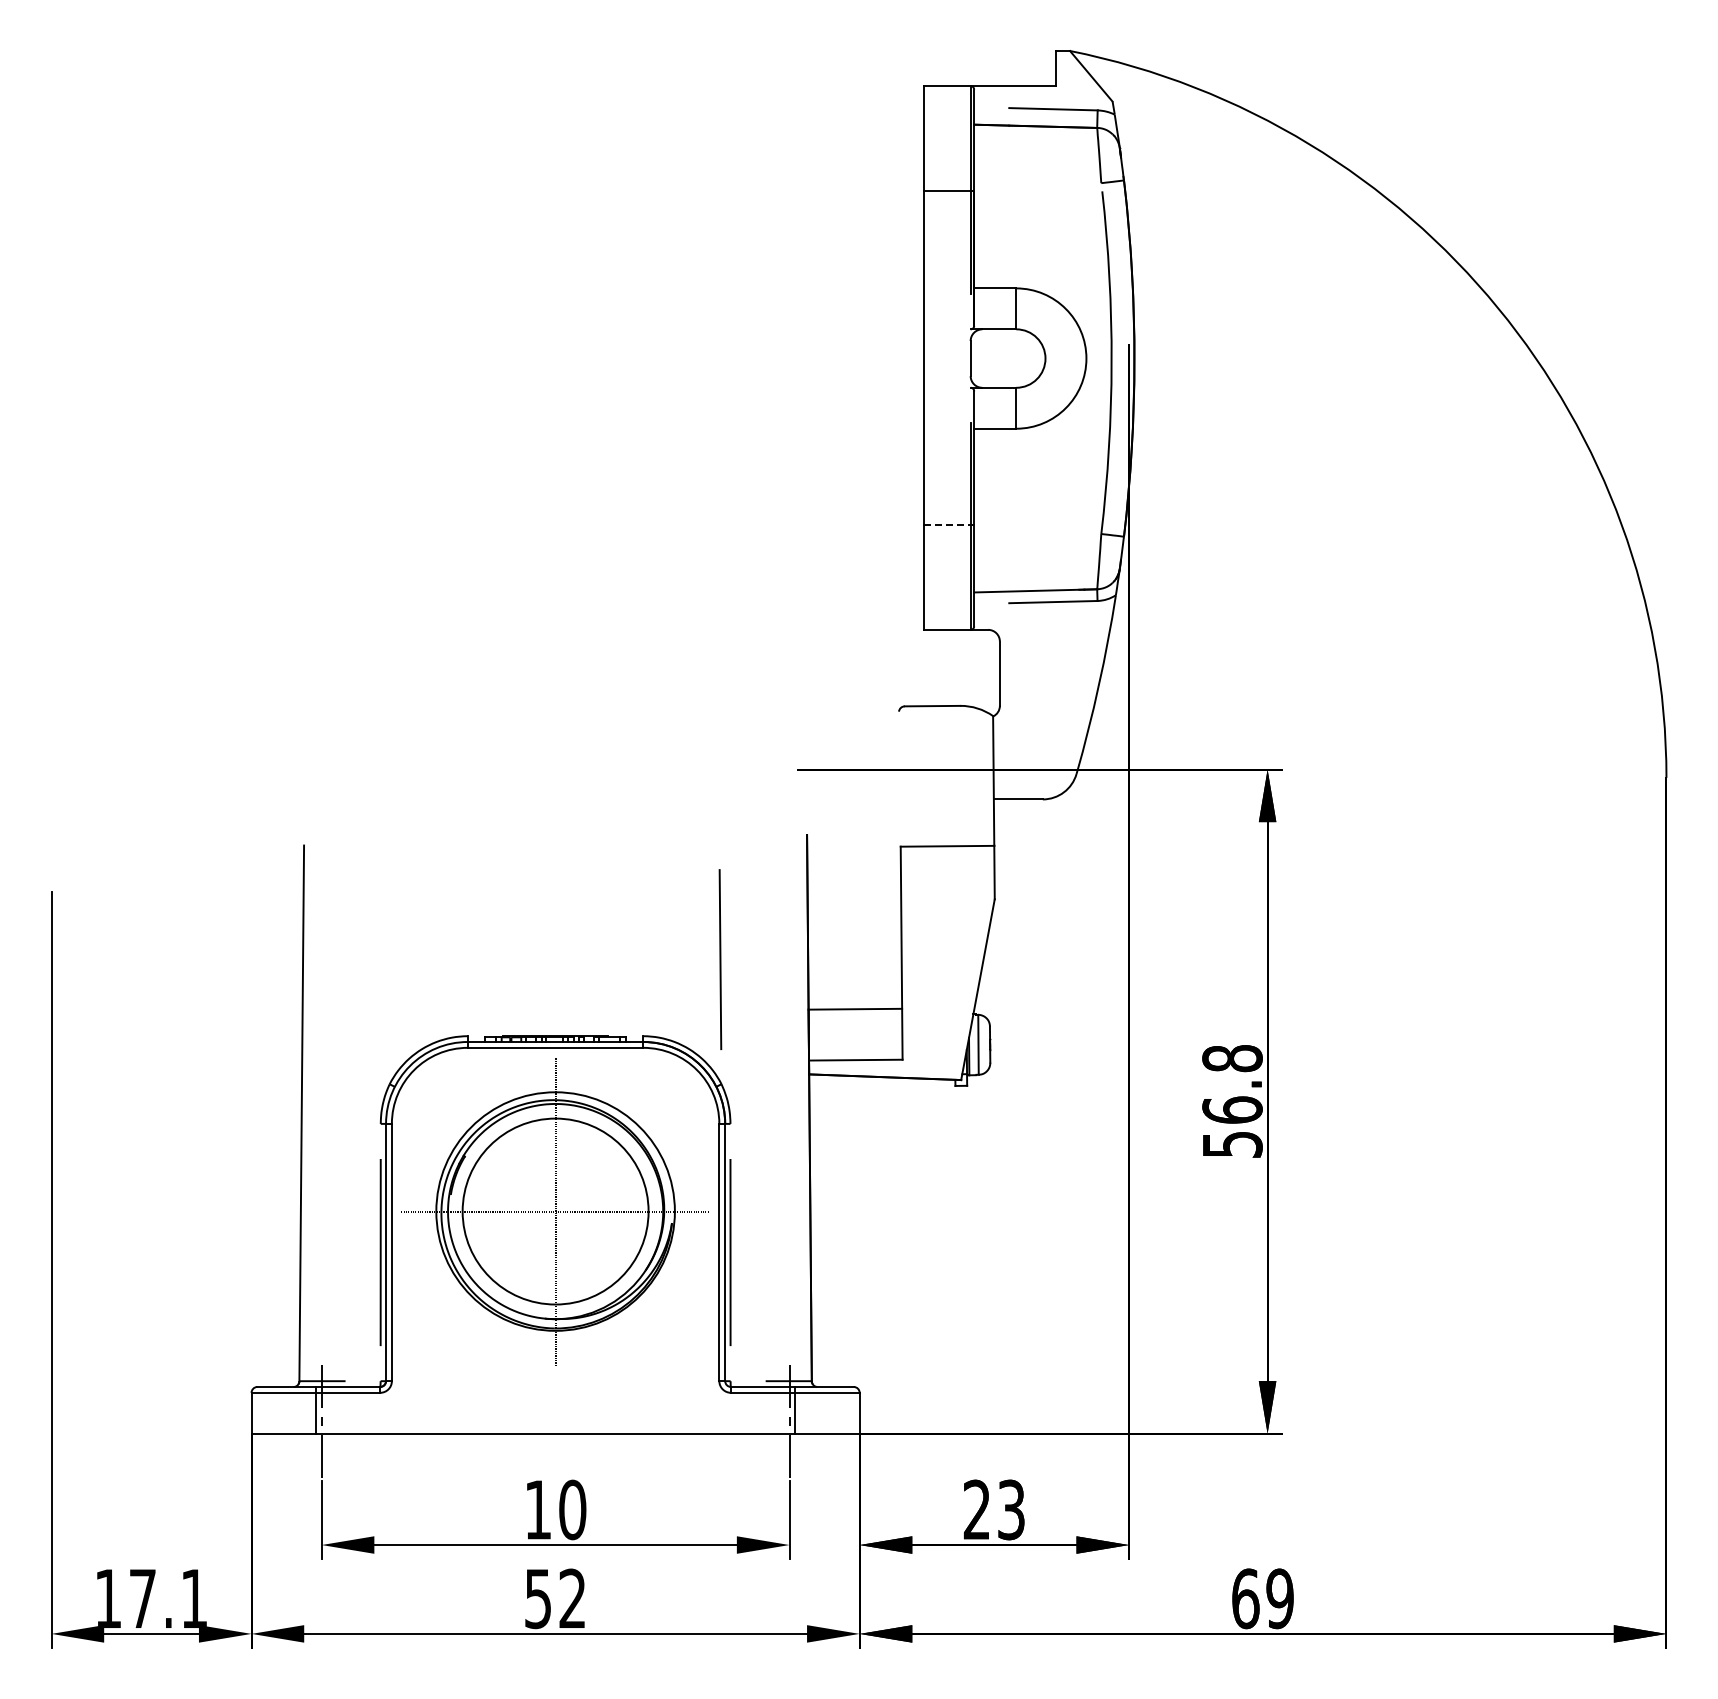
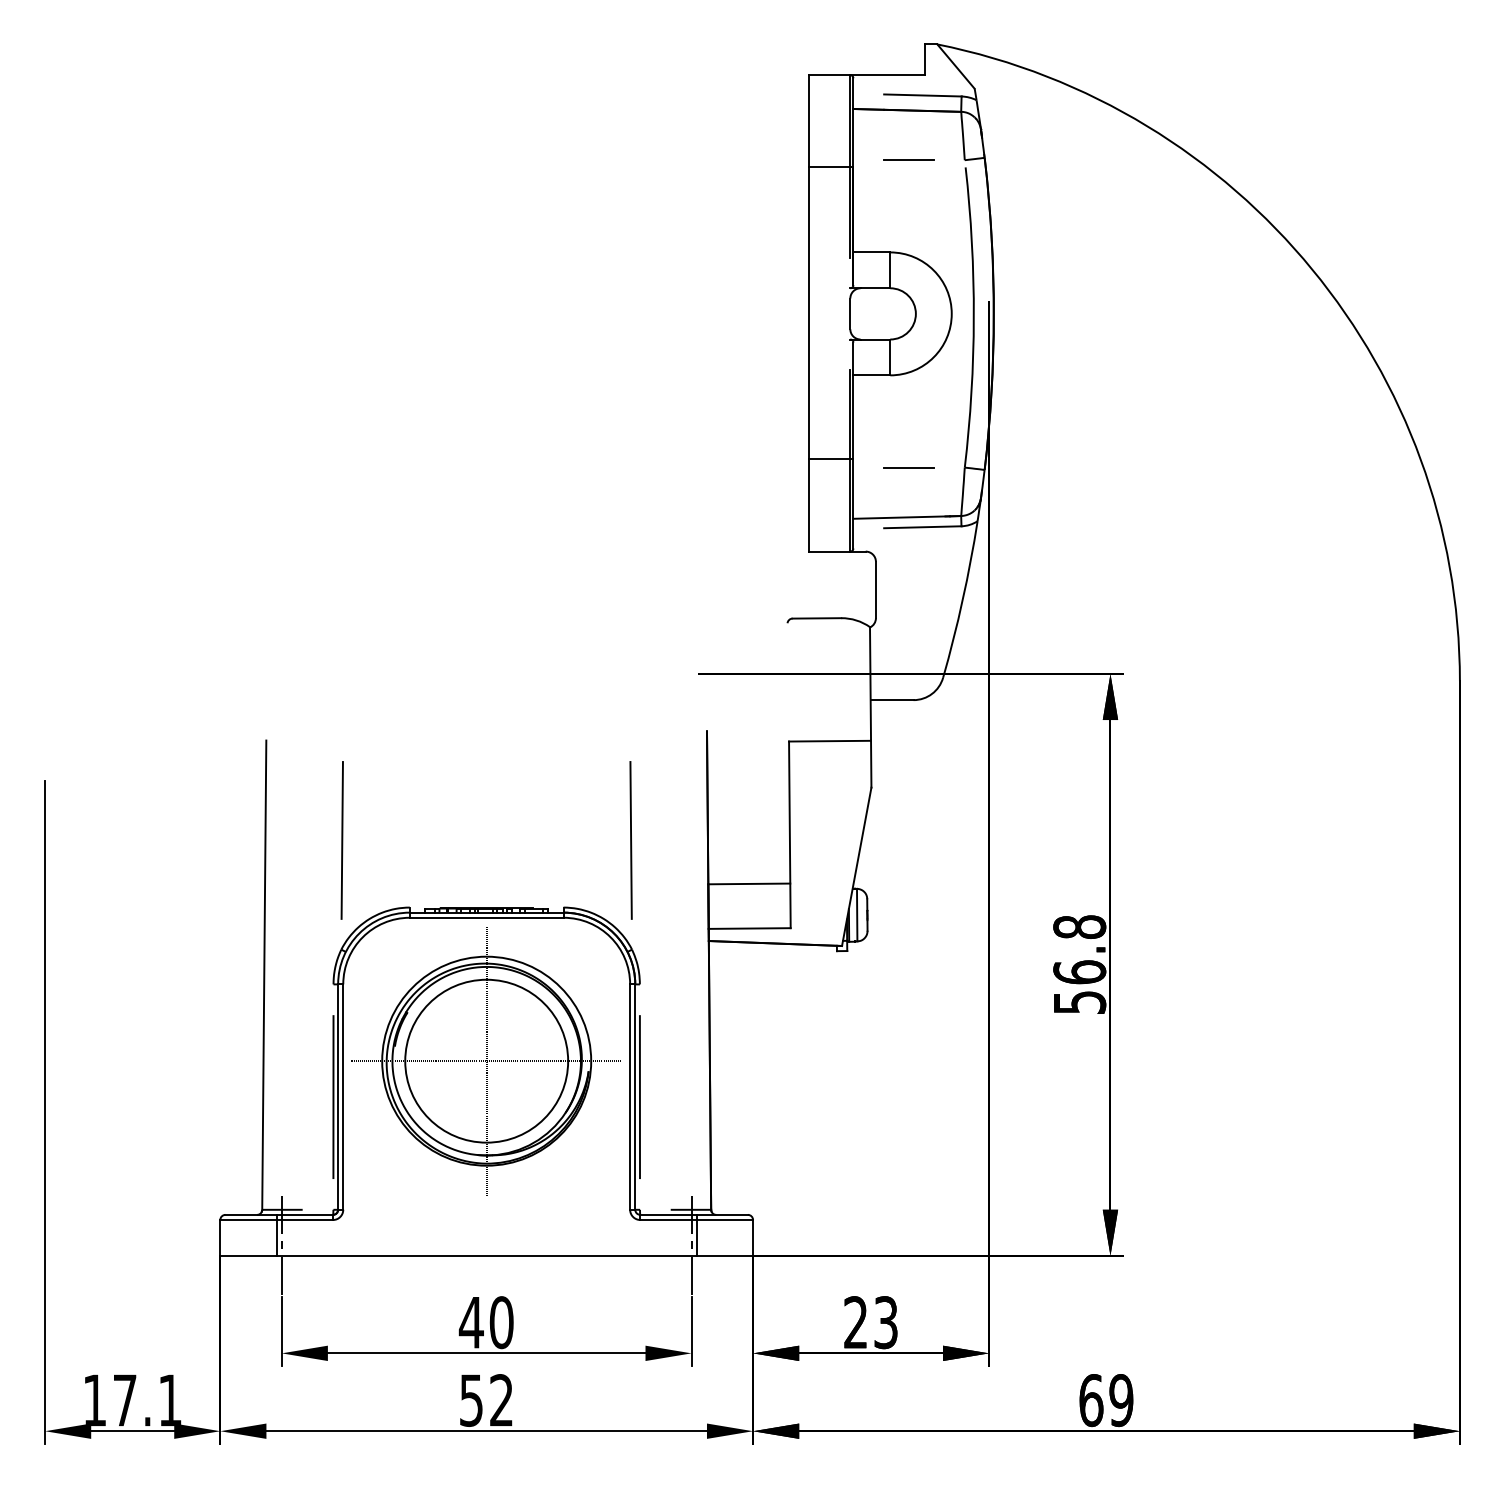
line: (1037, 183) -> (908, 160), added
line: (947, 524) -> (830, 459), dashed -> solid
line: (1037, 533) -> (908, 467), added
line: (390, 959) -> (342, 840), added
text: (537, 1509) -> (470, 1322), 10 -> 40

